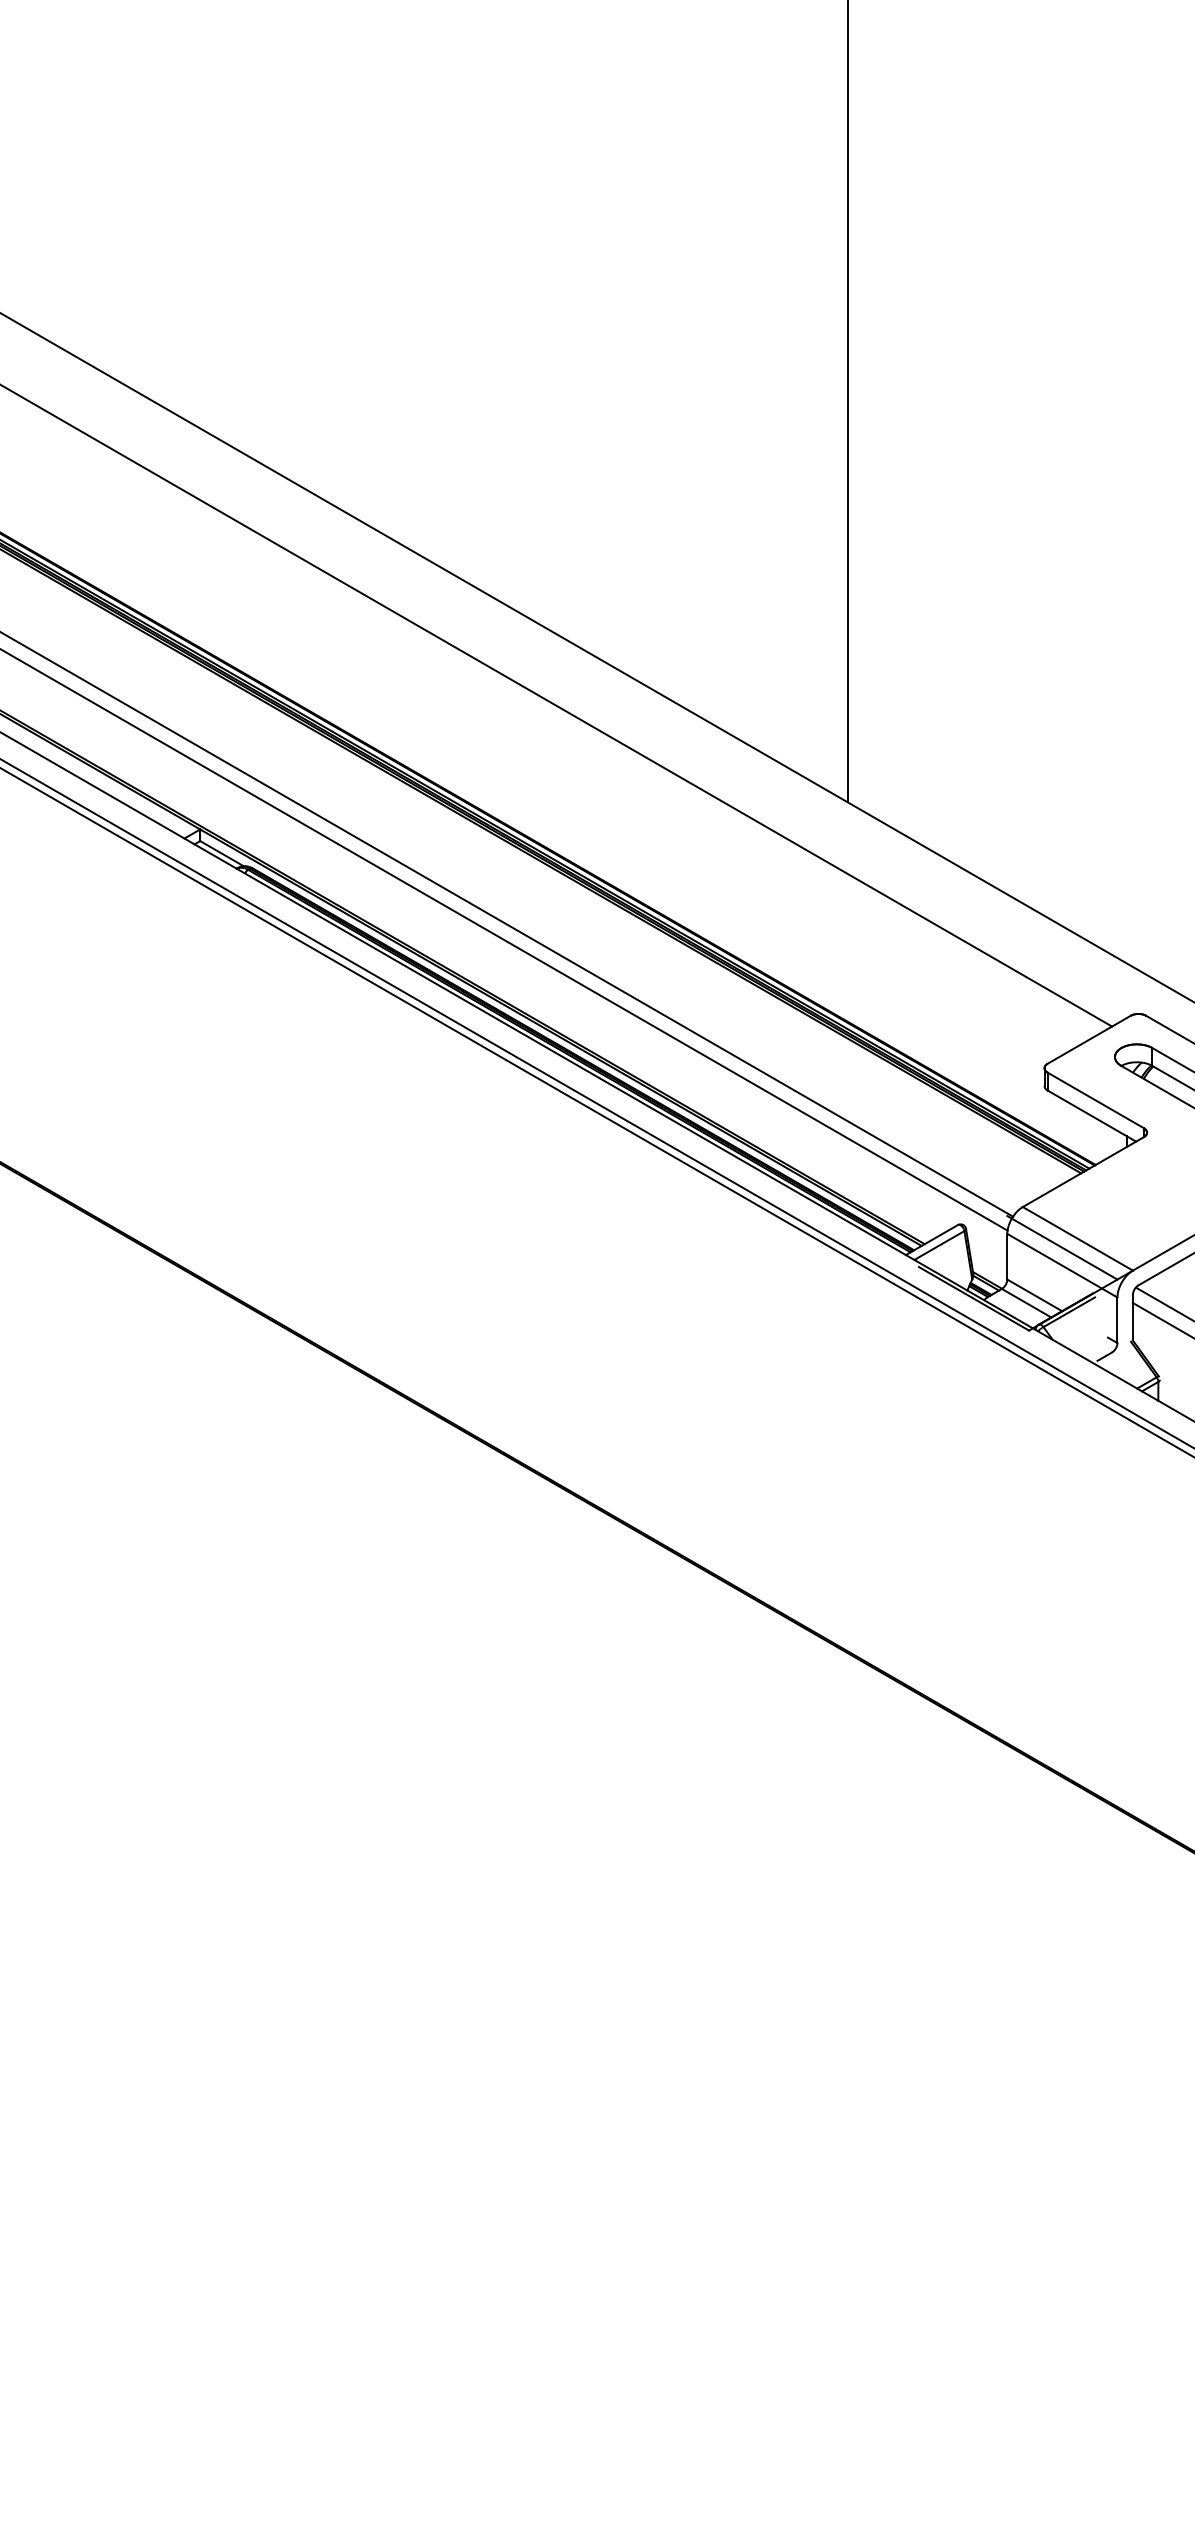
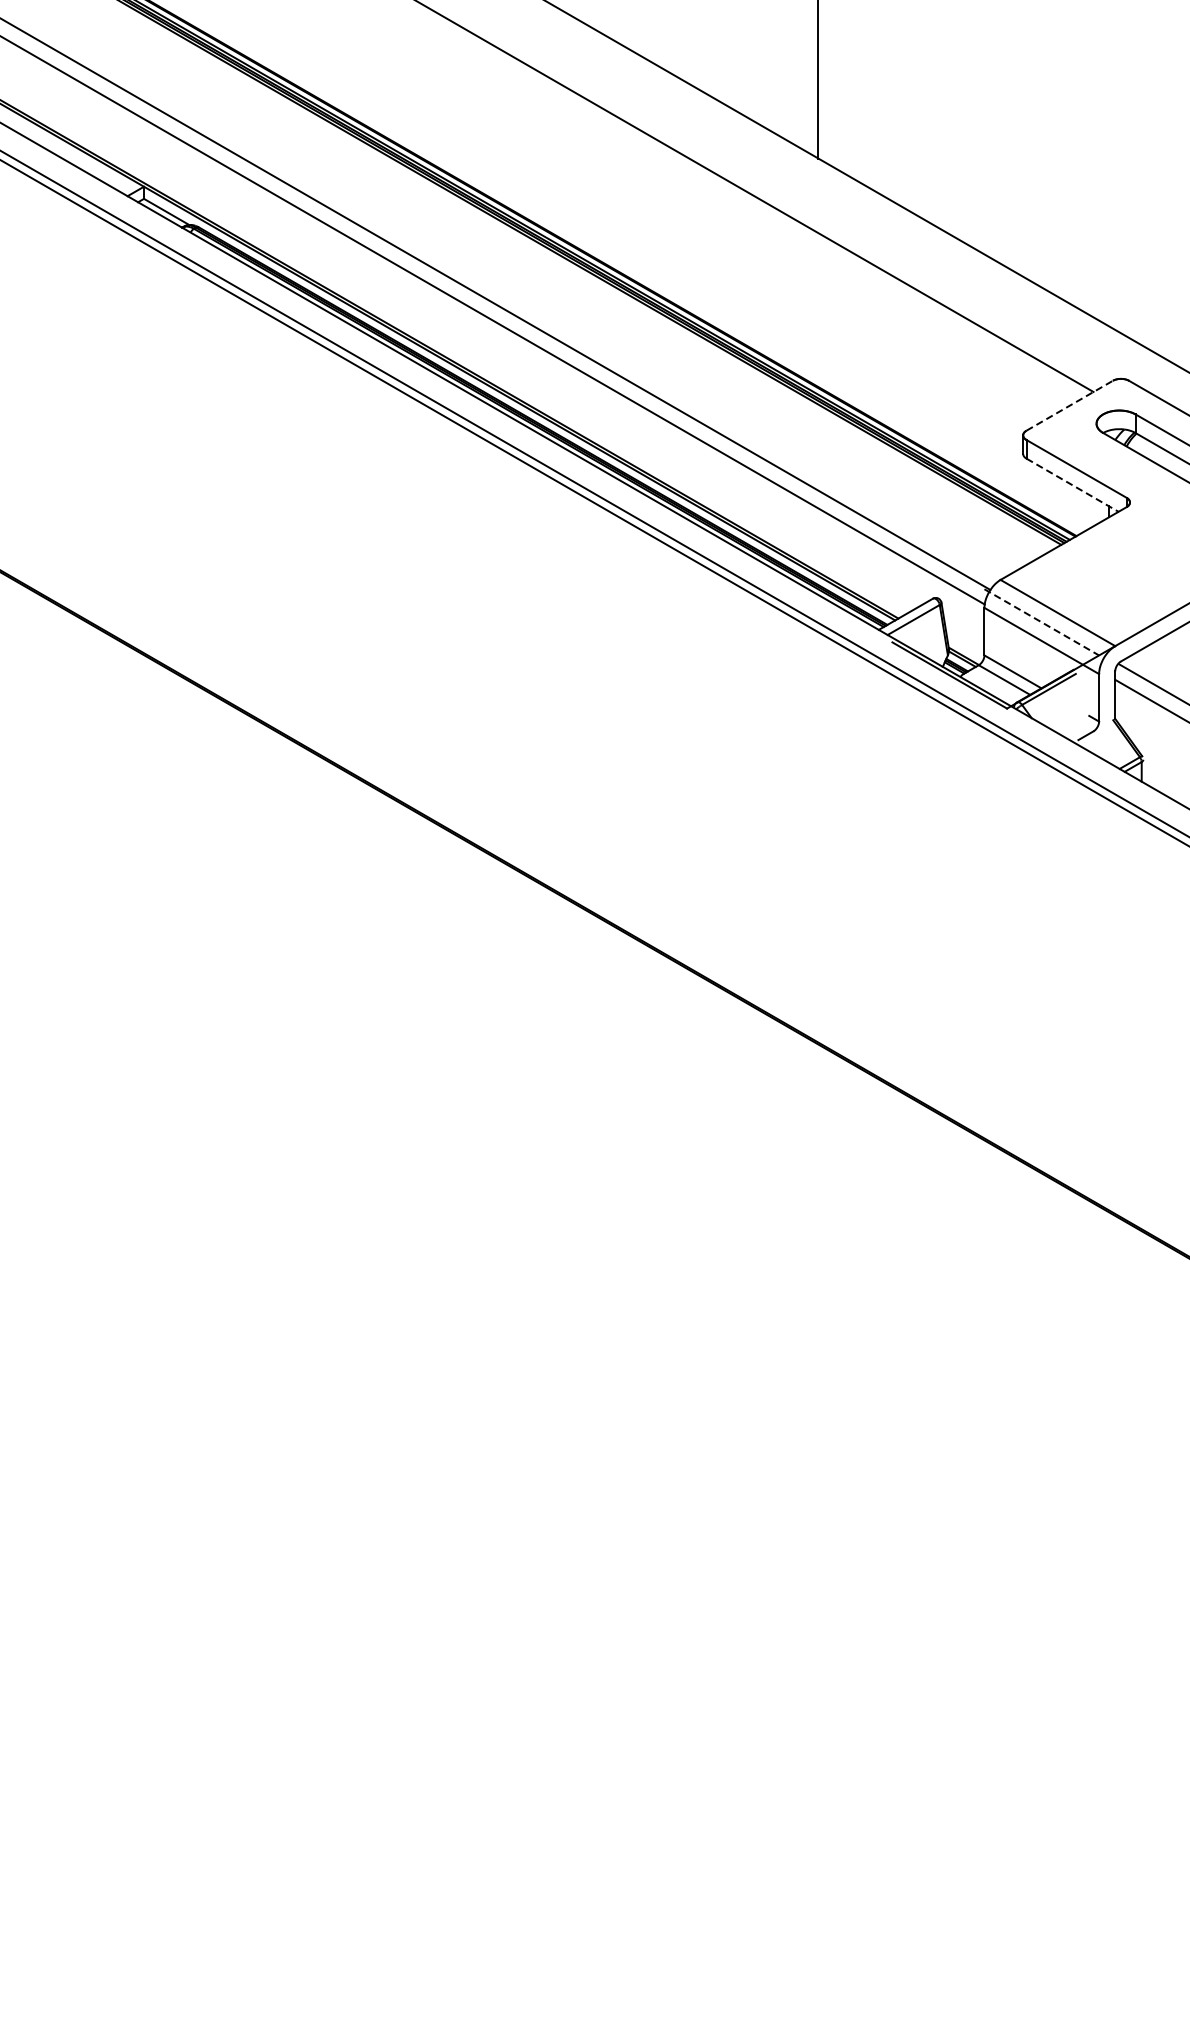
line: (1089, 1039) -> (1070, 405), solid -> dashed
line: (1092, 1116) -> (1073, 485), solid -> dashed
line: (1062, 1247) -> (1041, 622), solid -> dashed

